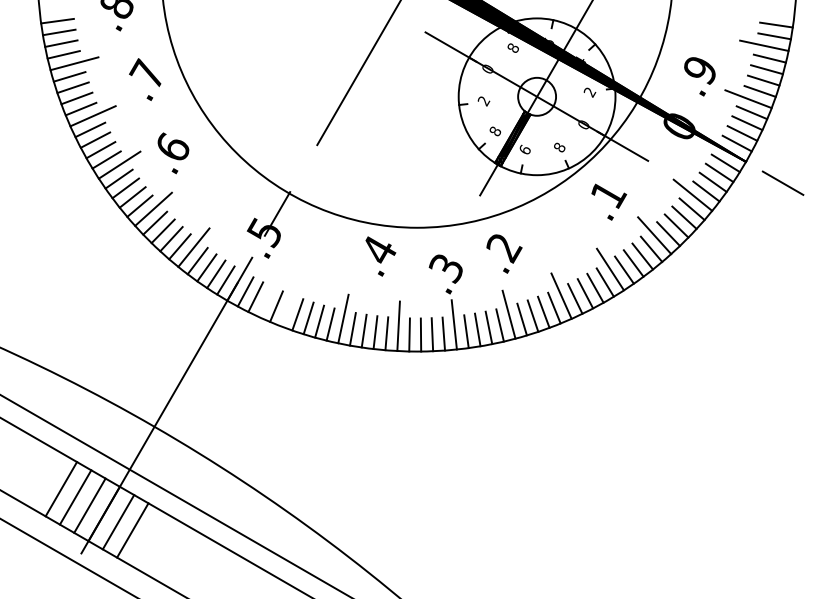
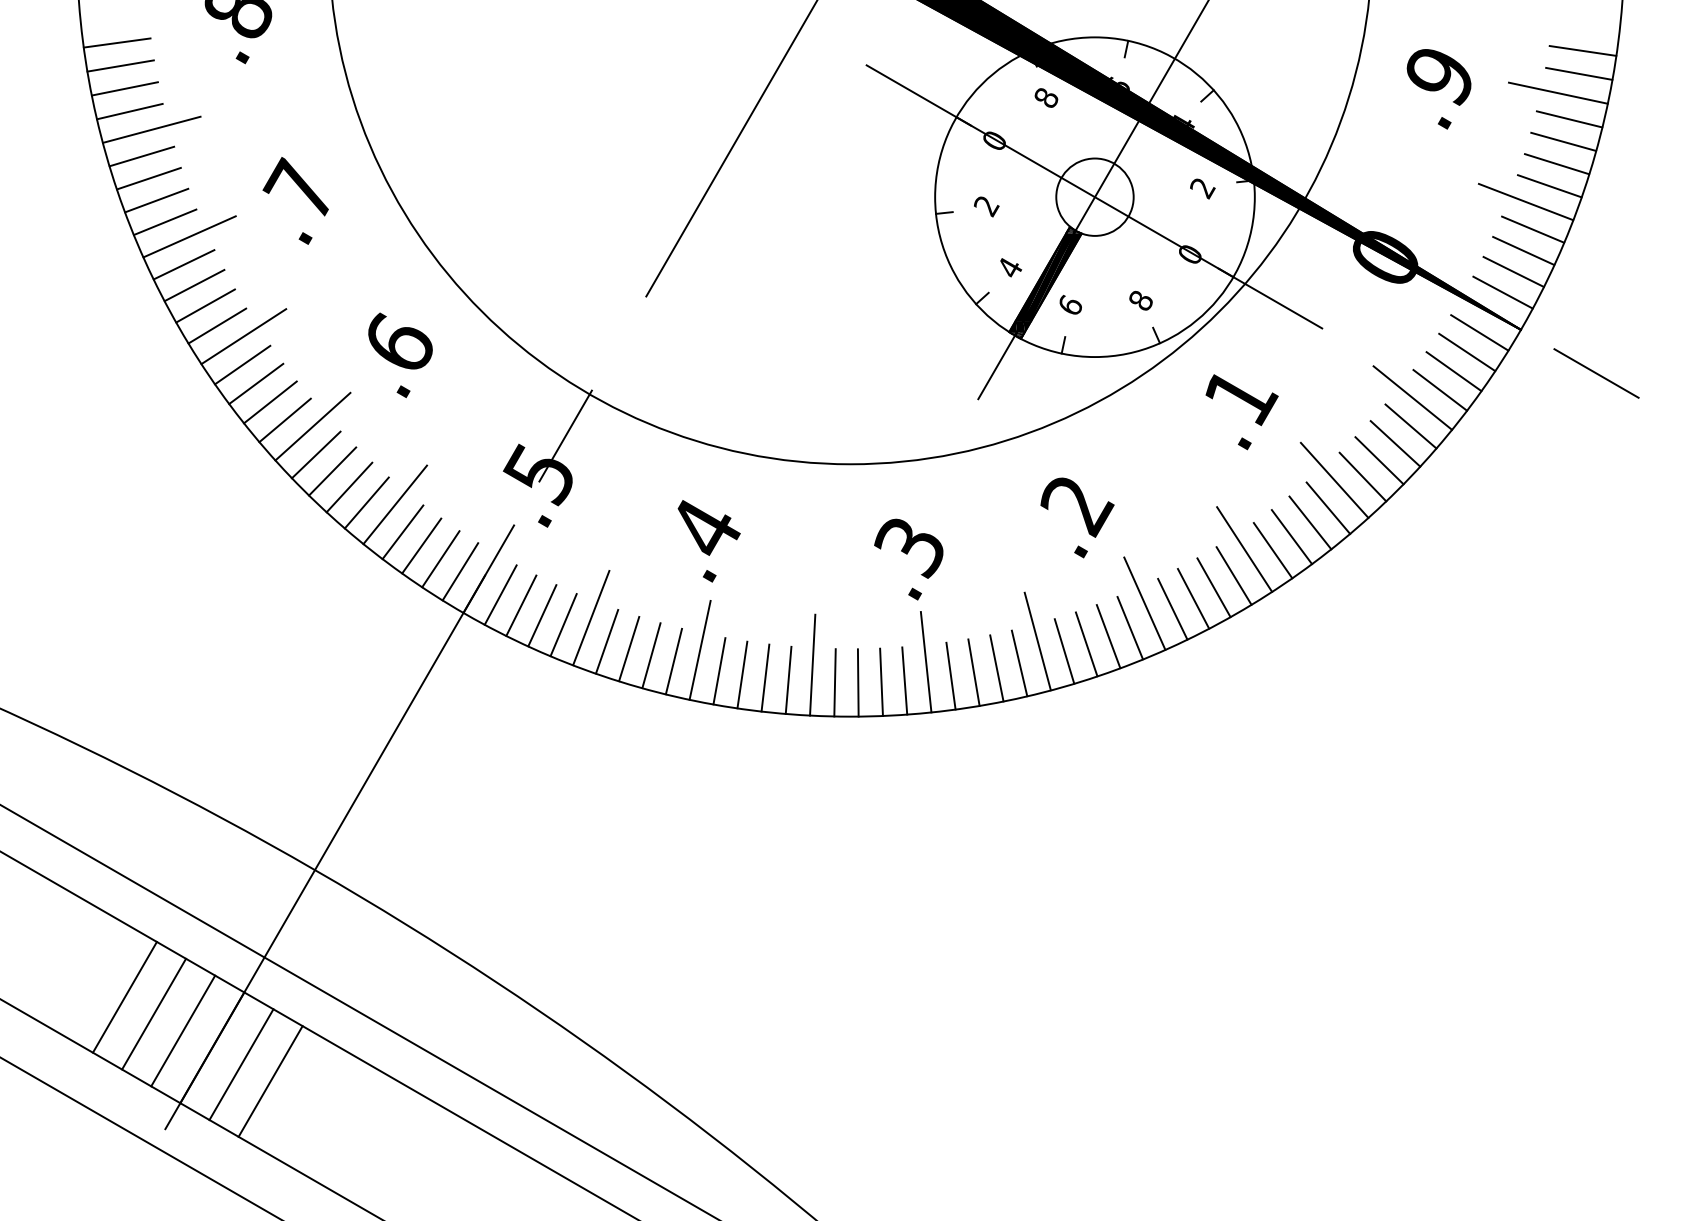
text: (699, 76) -> (1438, 88), moved
text: (145, 79) -> (296, 200), moved
text: (495, 131) -> (1010, 267), 8 -> 4
text: (173, 153) -> (400, 355), moved
text: (504, 253) -> (1077, 516), moved
text: (380, 256) -> (708, 541), moved
line: (265, 302) -> (541, 616), added
line: (289, 303) -> (590, 618), added

